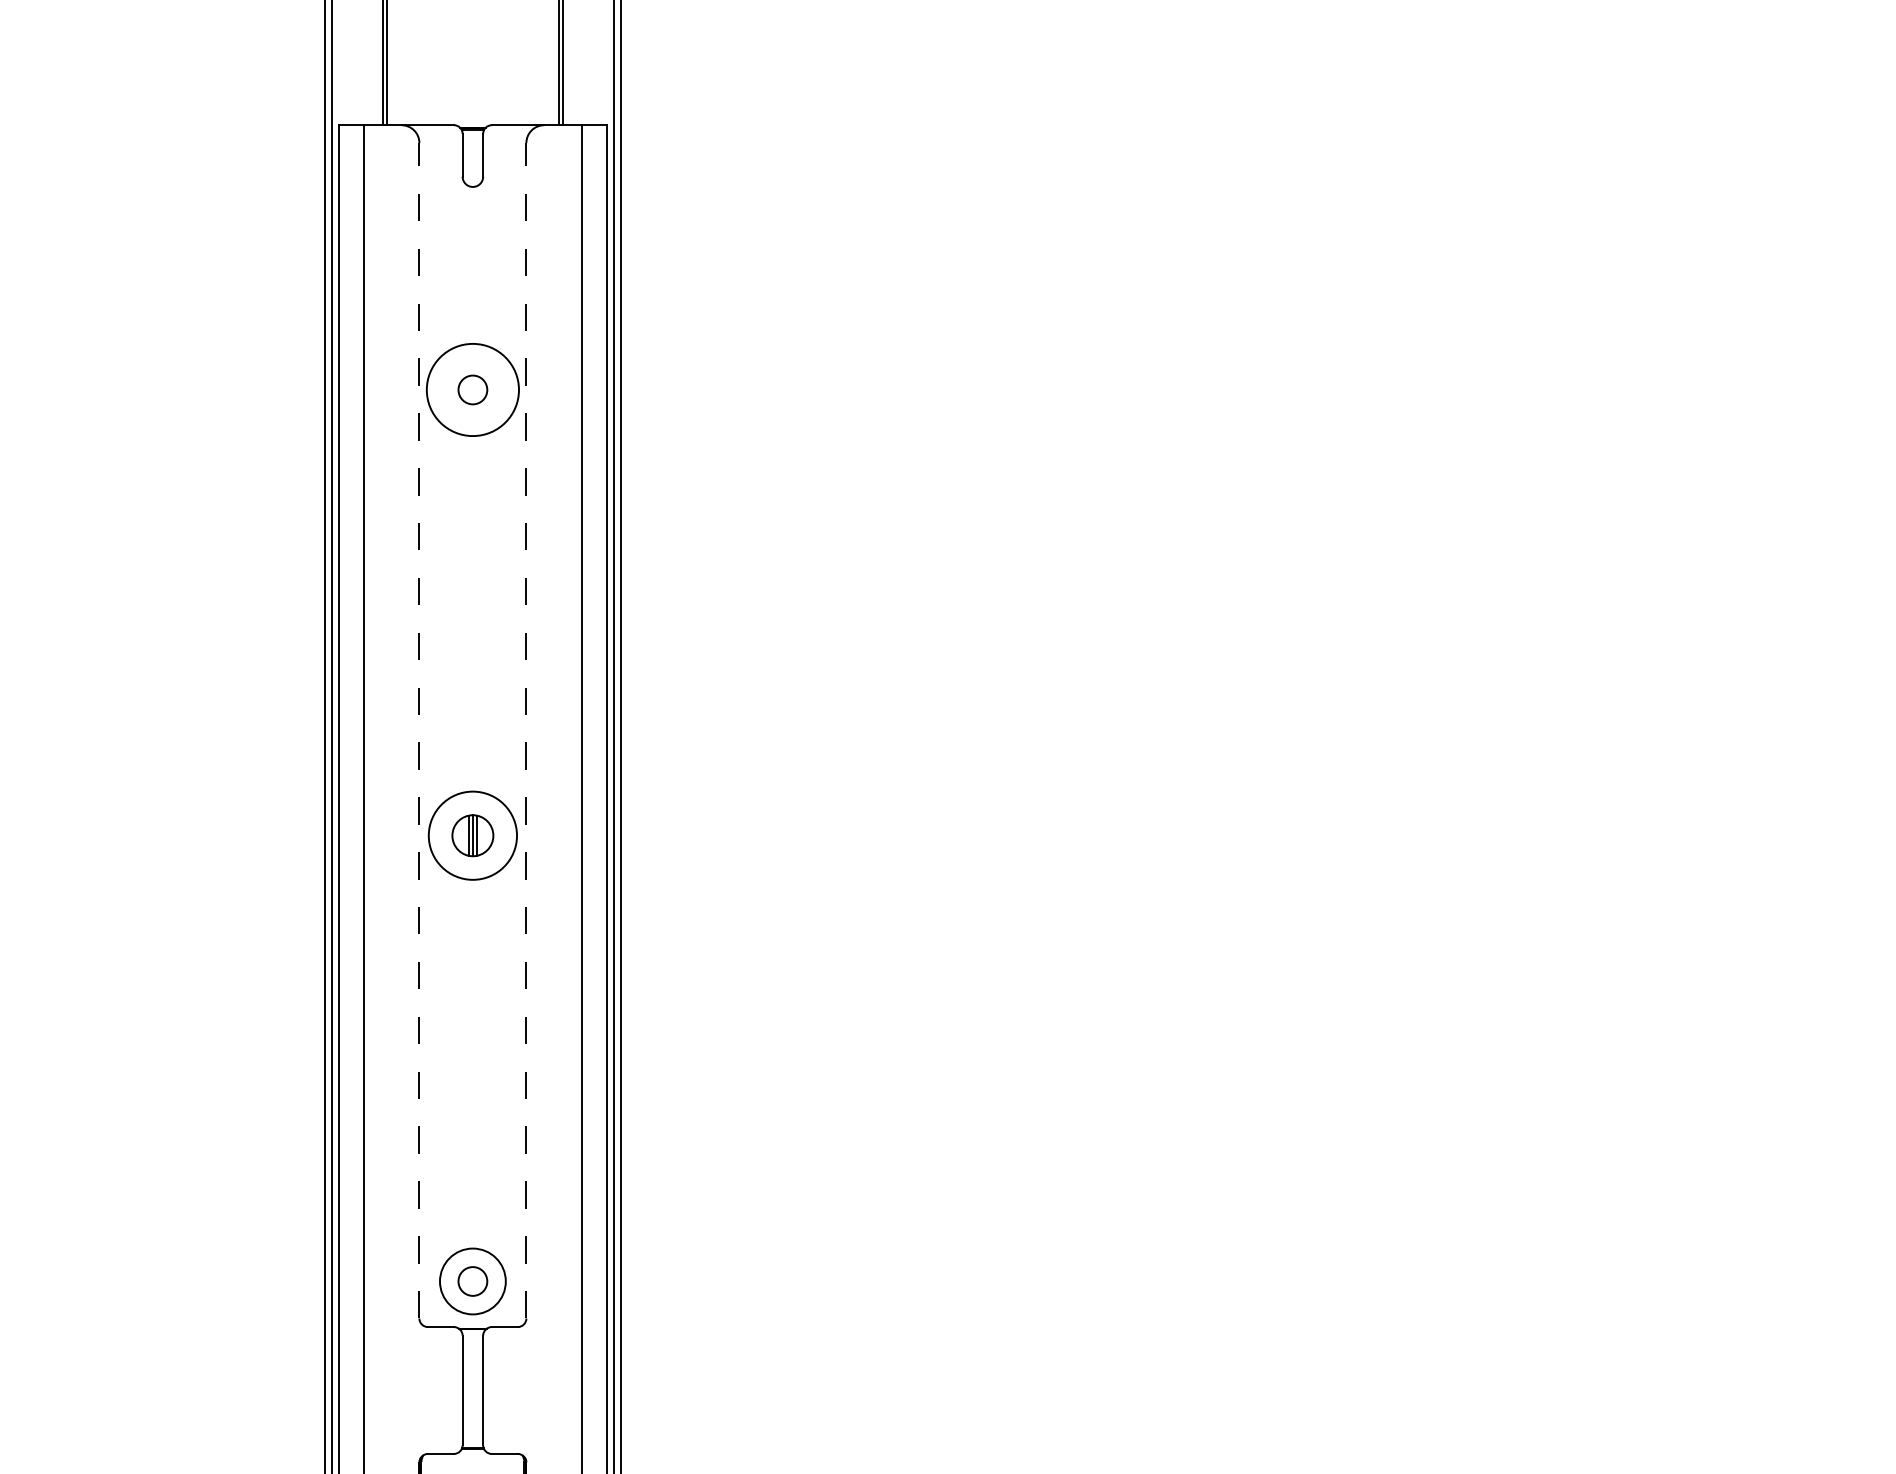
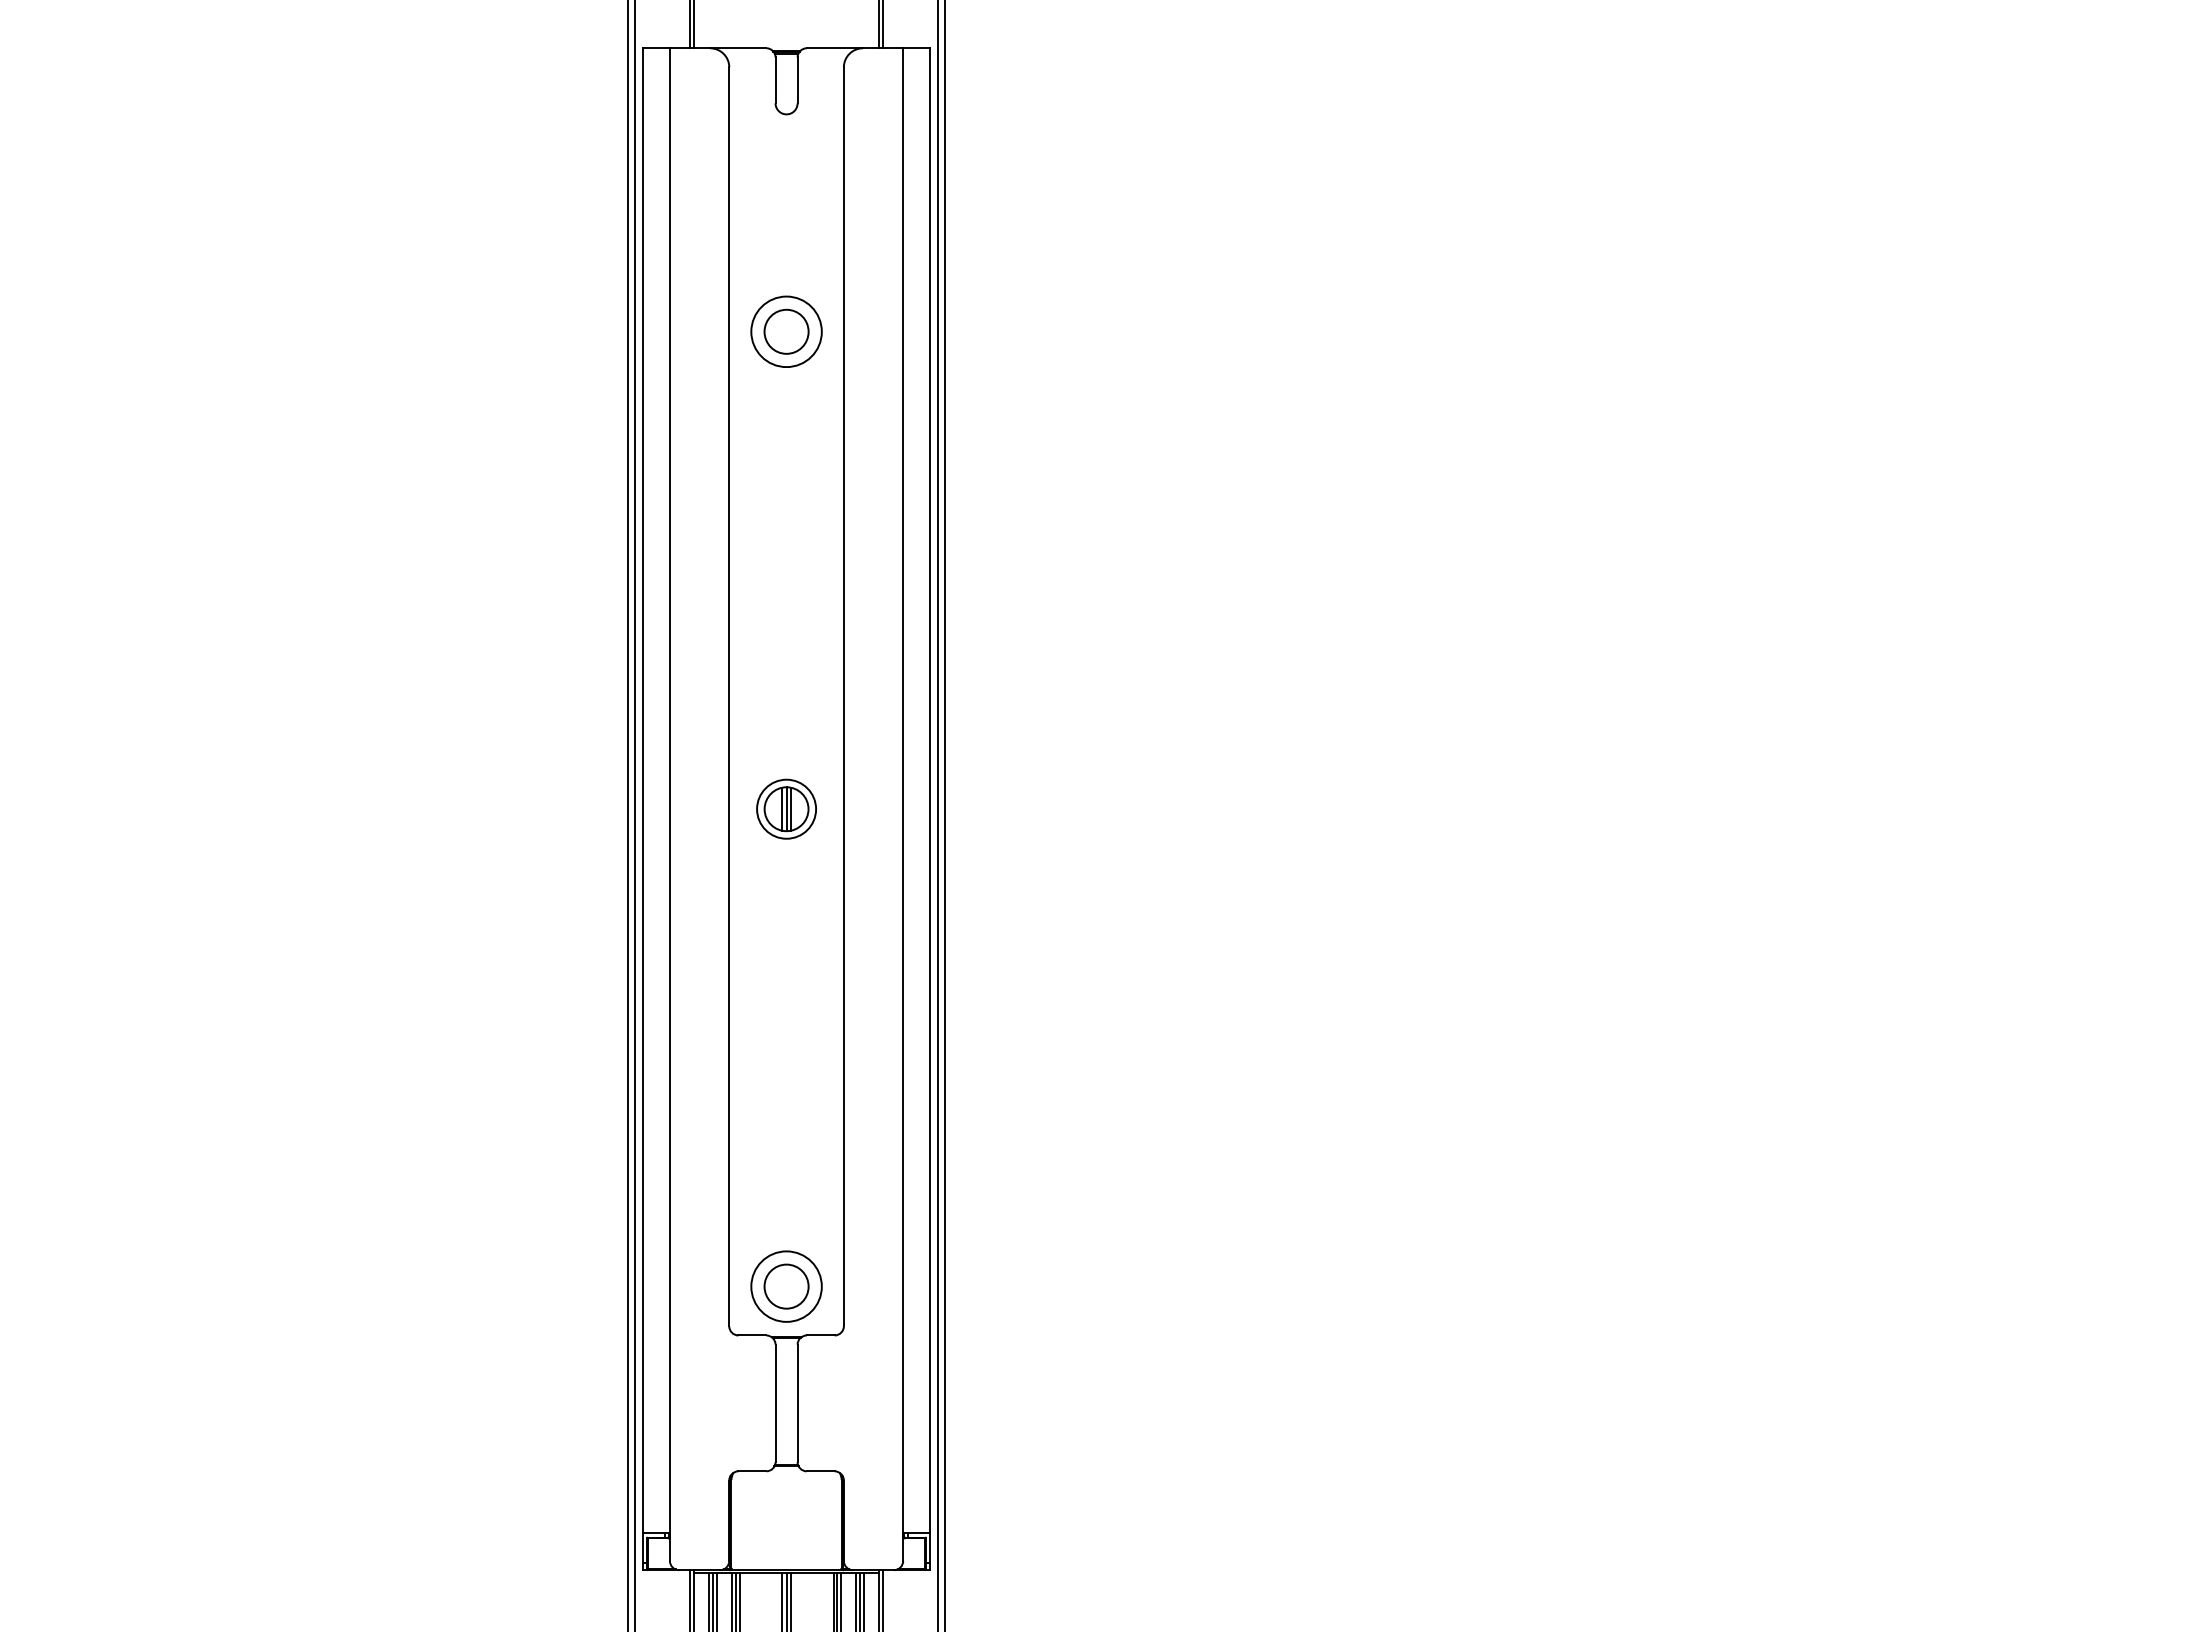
circle: (472, 389) -> (786, 331), size x0.71
circle: (472, 389) -> (786, 331), size x1.43
line: (419, 730) -> (729, 696), dashed -> solid
line: (526, 730) -> (843, 696), dashed -> solid
circle: (472, 835) -> (786, 808), size x0.62
circle: (472, 1281) -> (786, 1286), size x1.43

